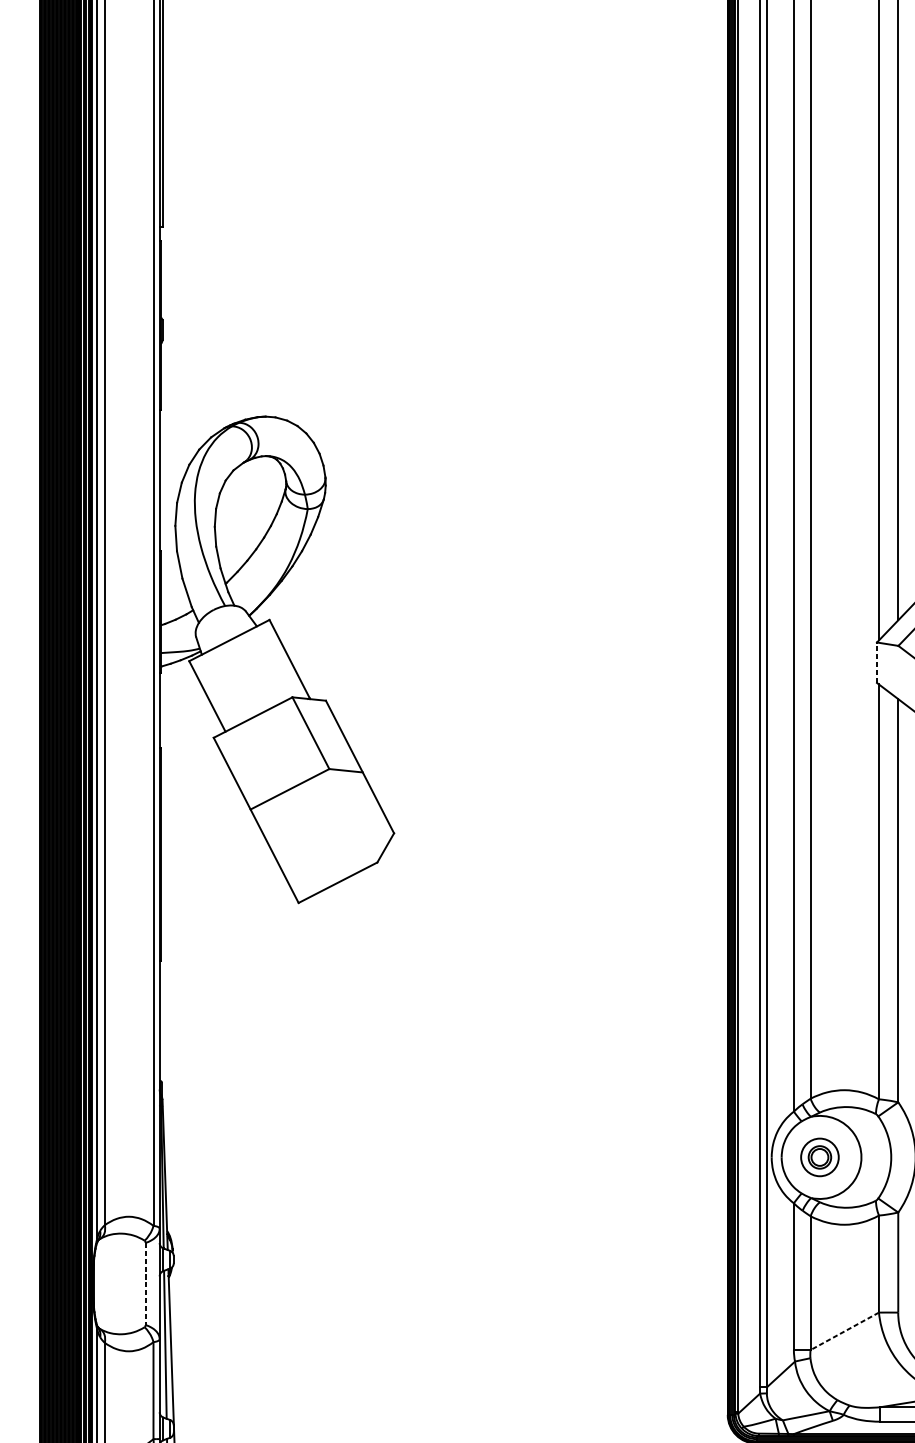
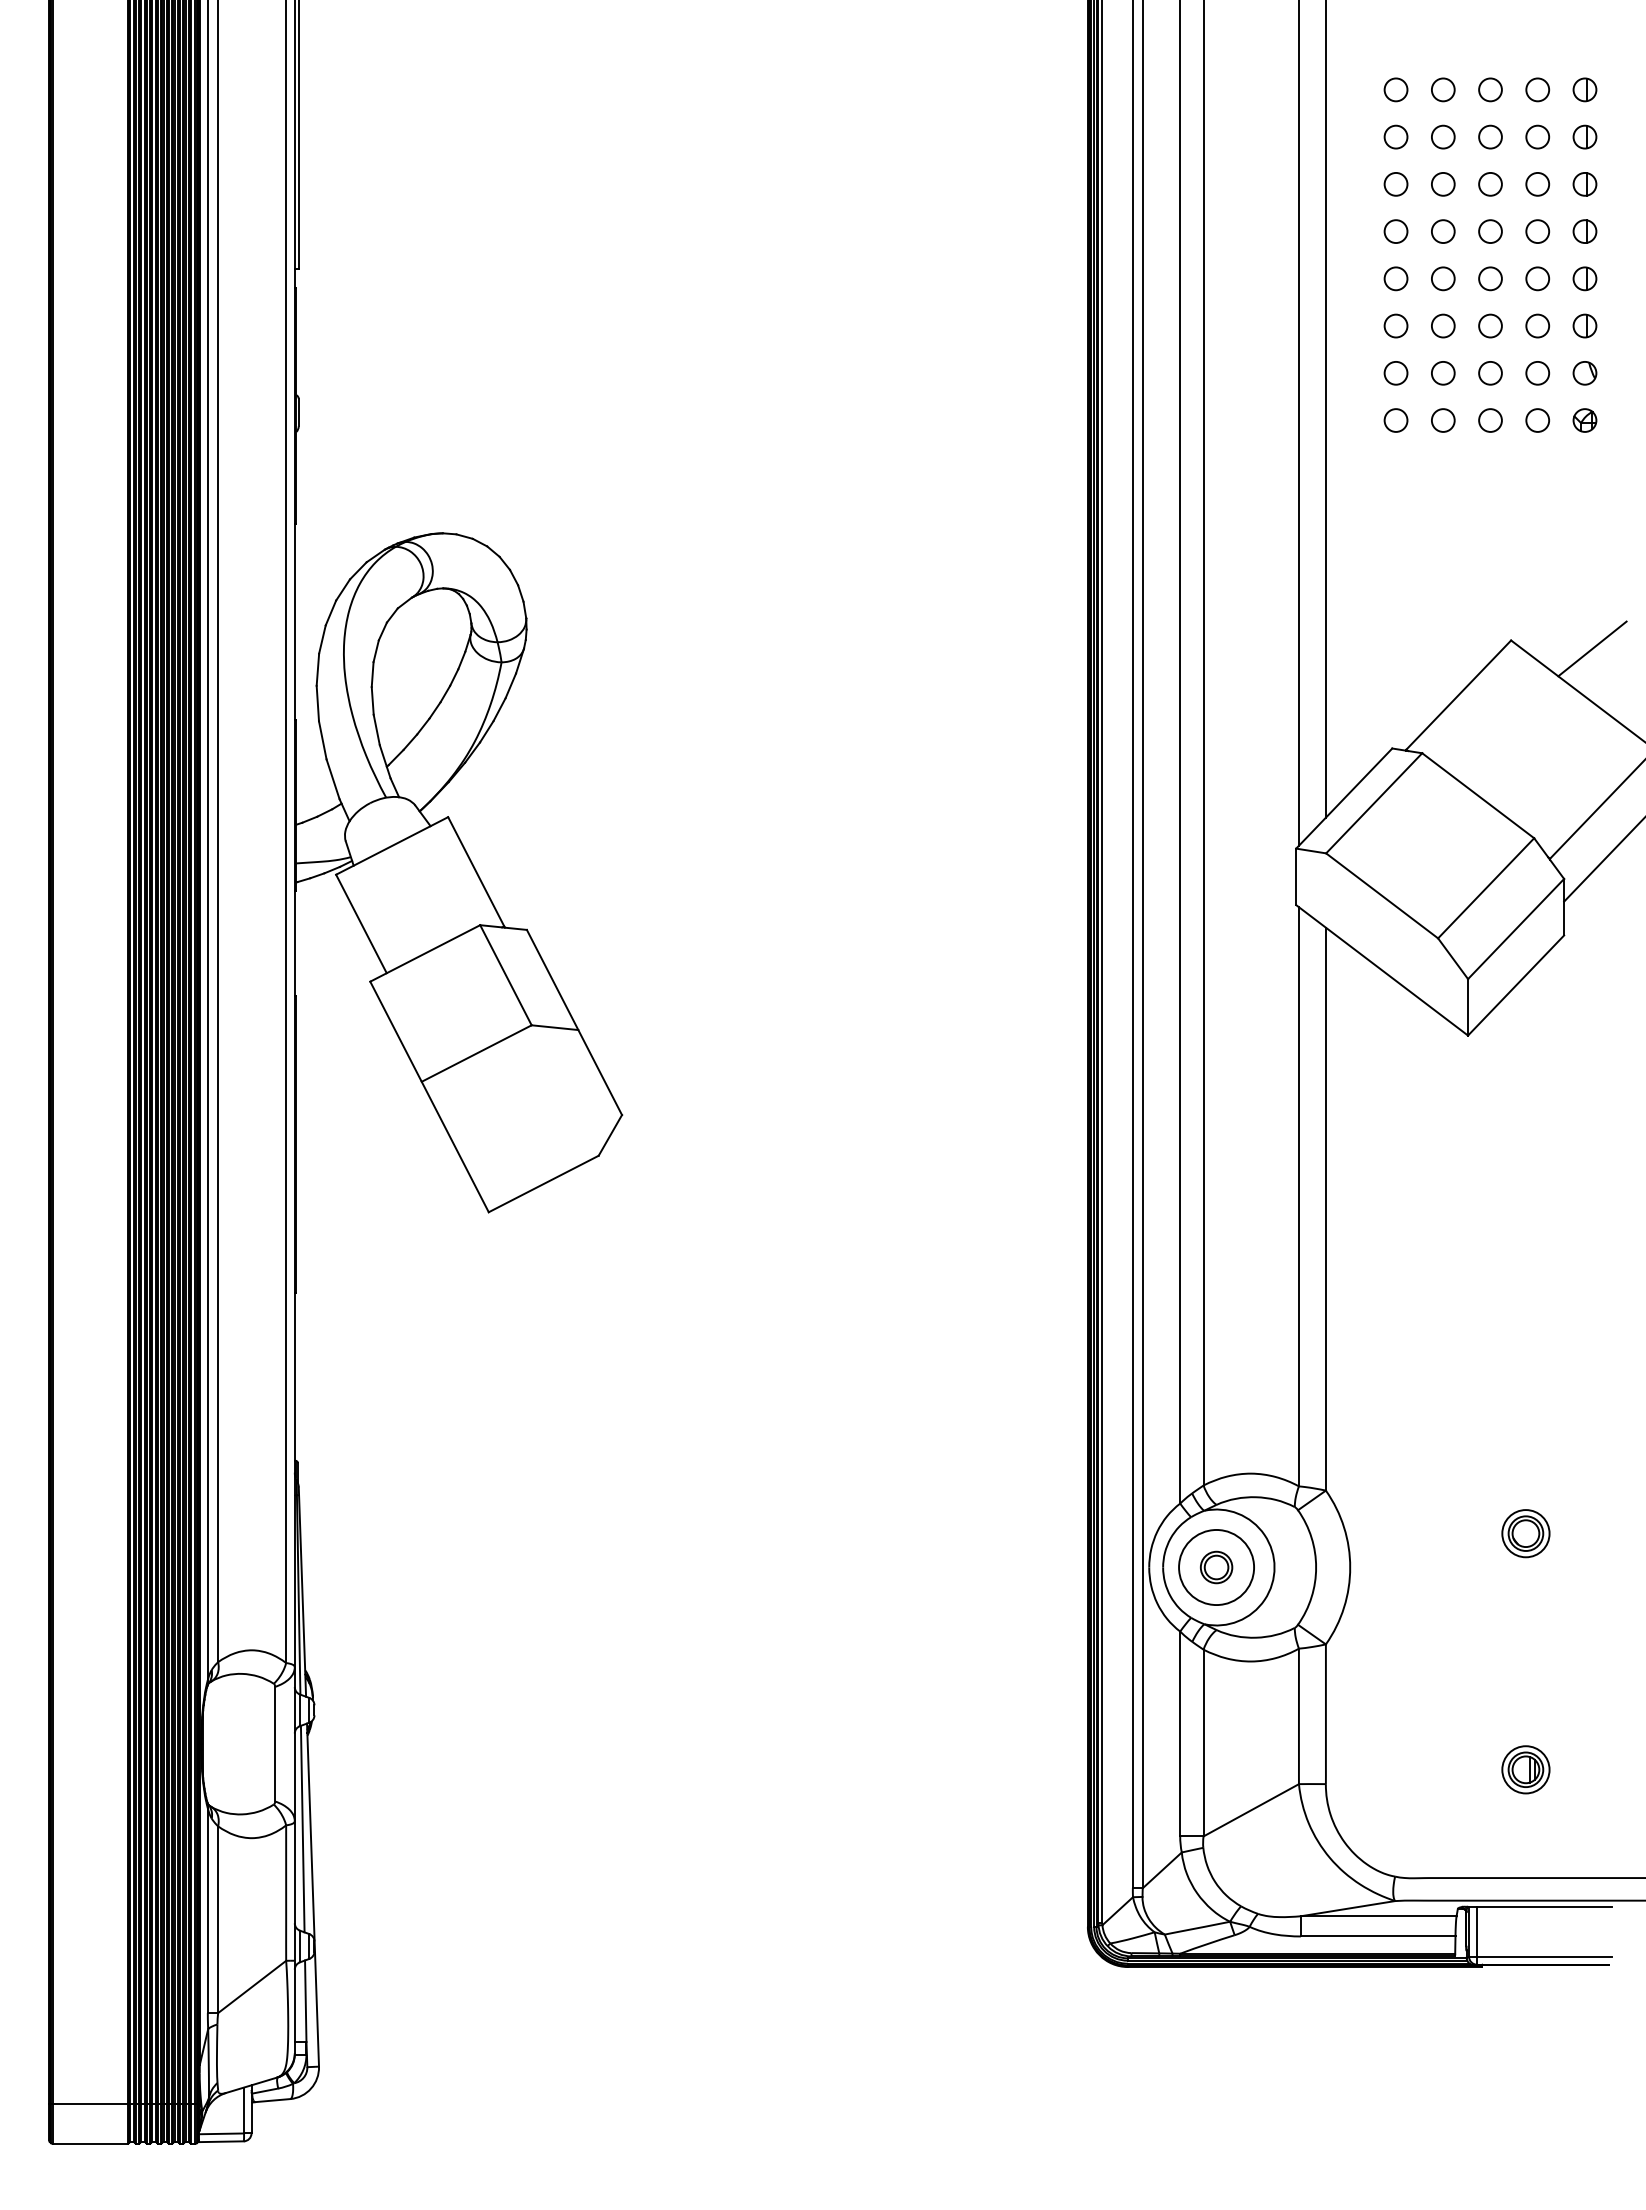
line: (877, 662) -> (1296, 876), dashed -> solid
circle: (819, 1157) -> (1216, 1567), size x1.43
line: (145, 1284) -> (275, 1744), dashed -> solid
line: (844, 1331) -> (1250, 1810), dashed -> solid

